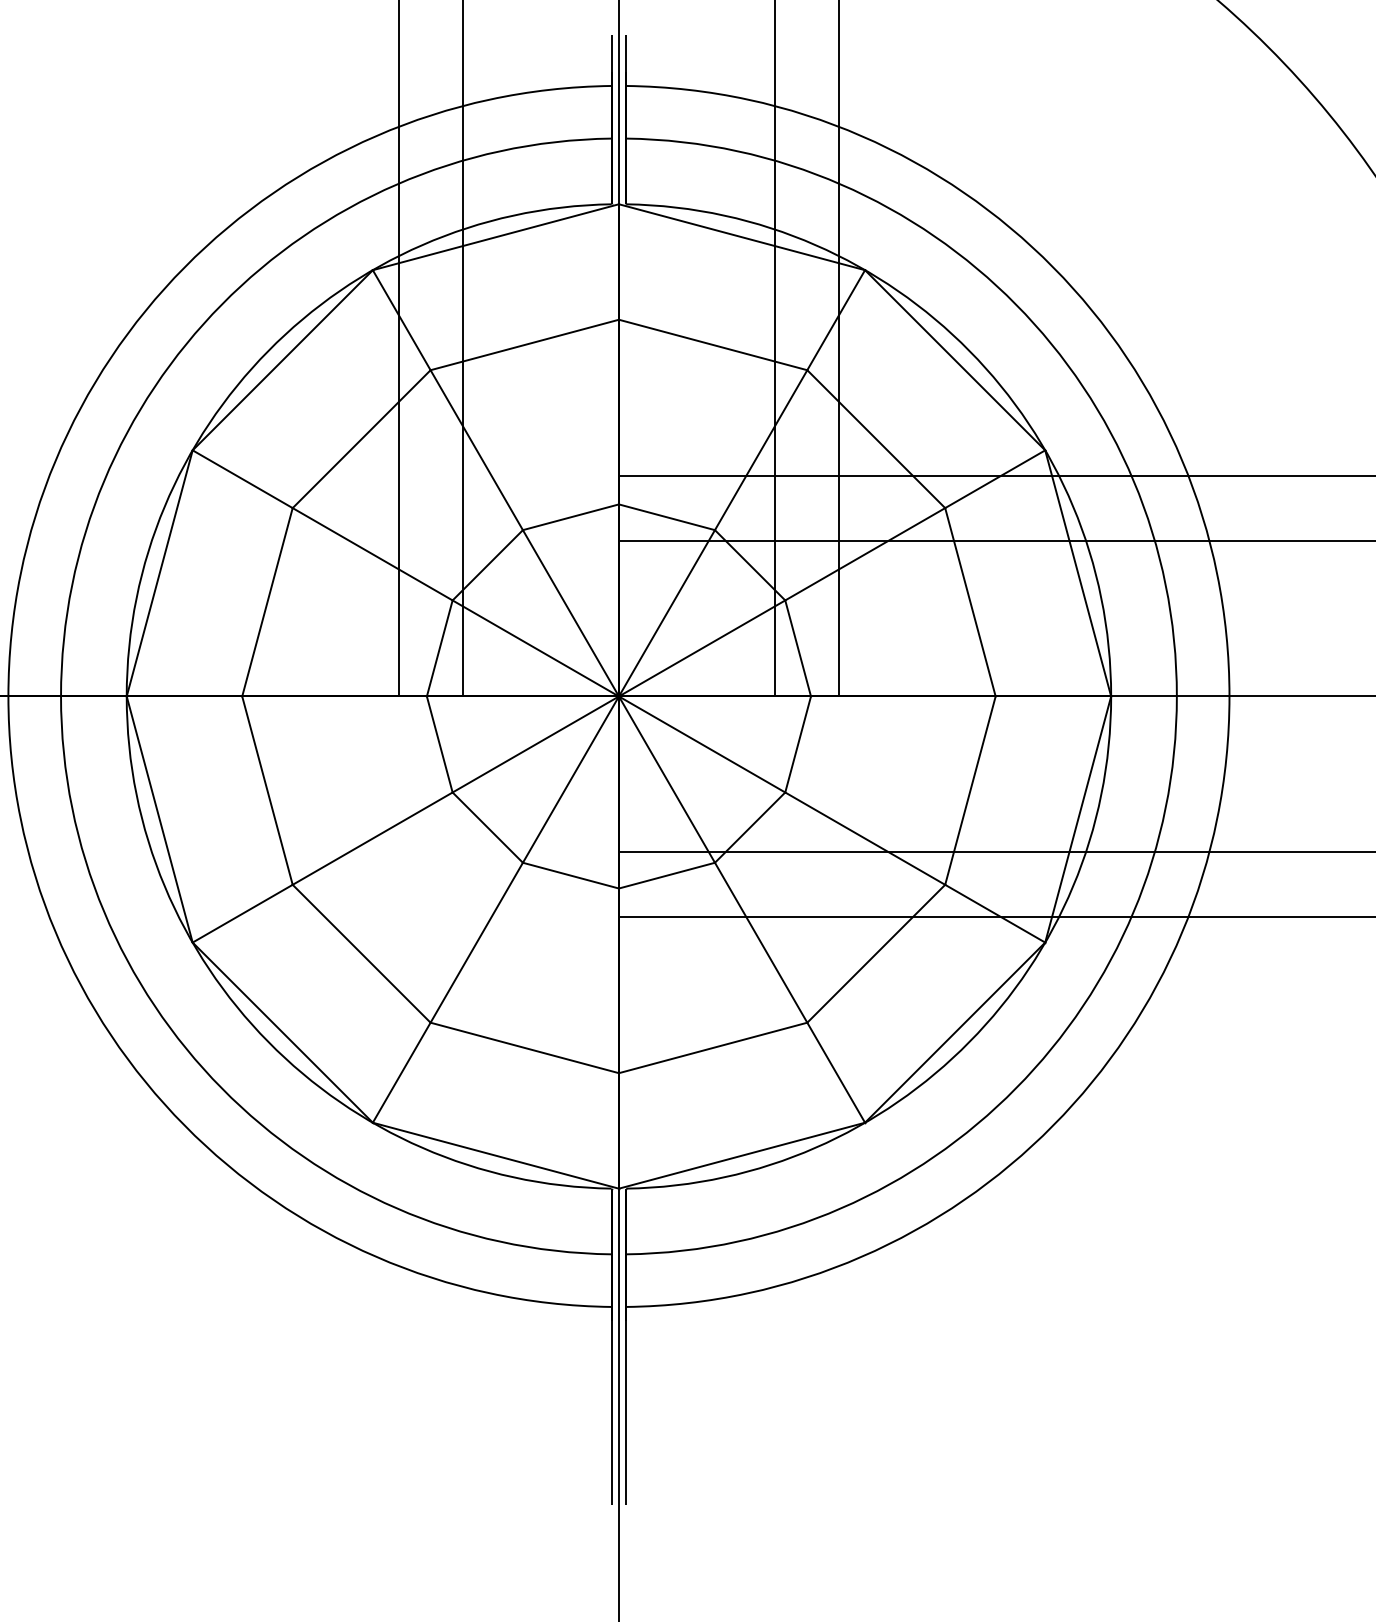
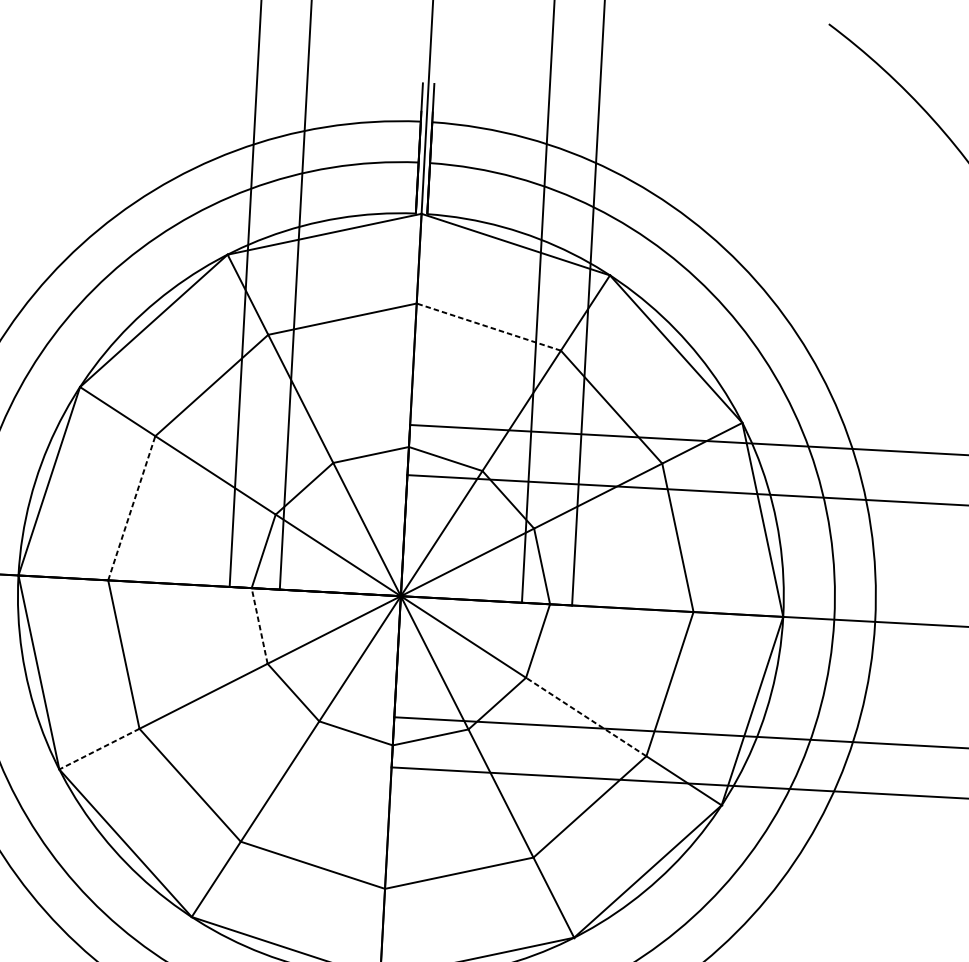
line: (713, 344) -> (489, 326), solid -> dashed
line: (267, 602) -> (131, 508), solid -> dashed
line: (439, 744) -> (259, 625), solid -> dashed
line: (864, 838) -> (585, 716), solid -> dashed
line: (242, 913) -> (99, 748), solid -> dashed

